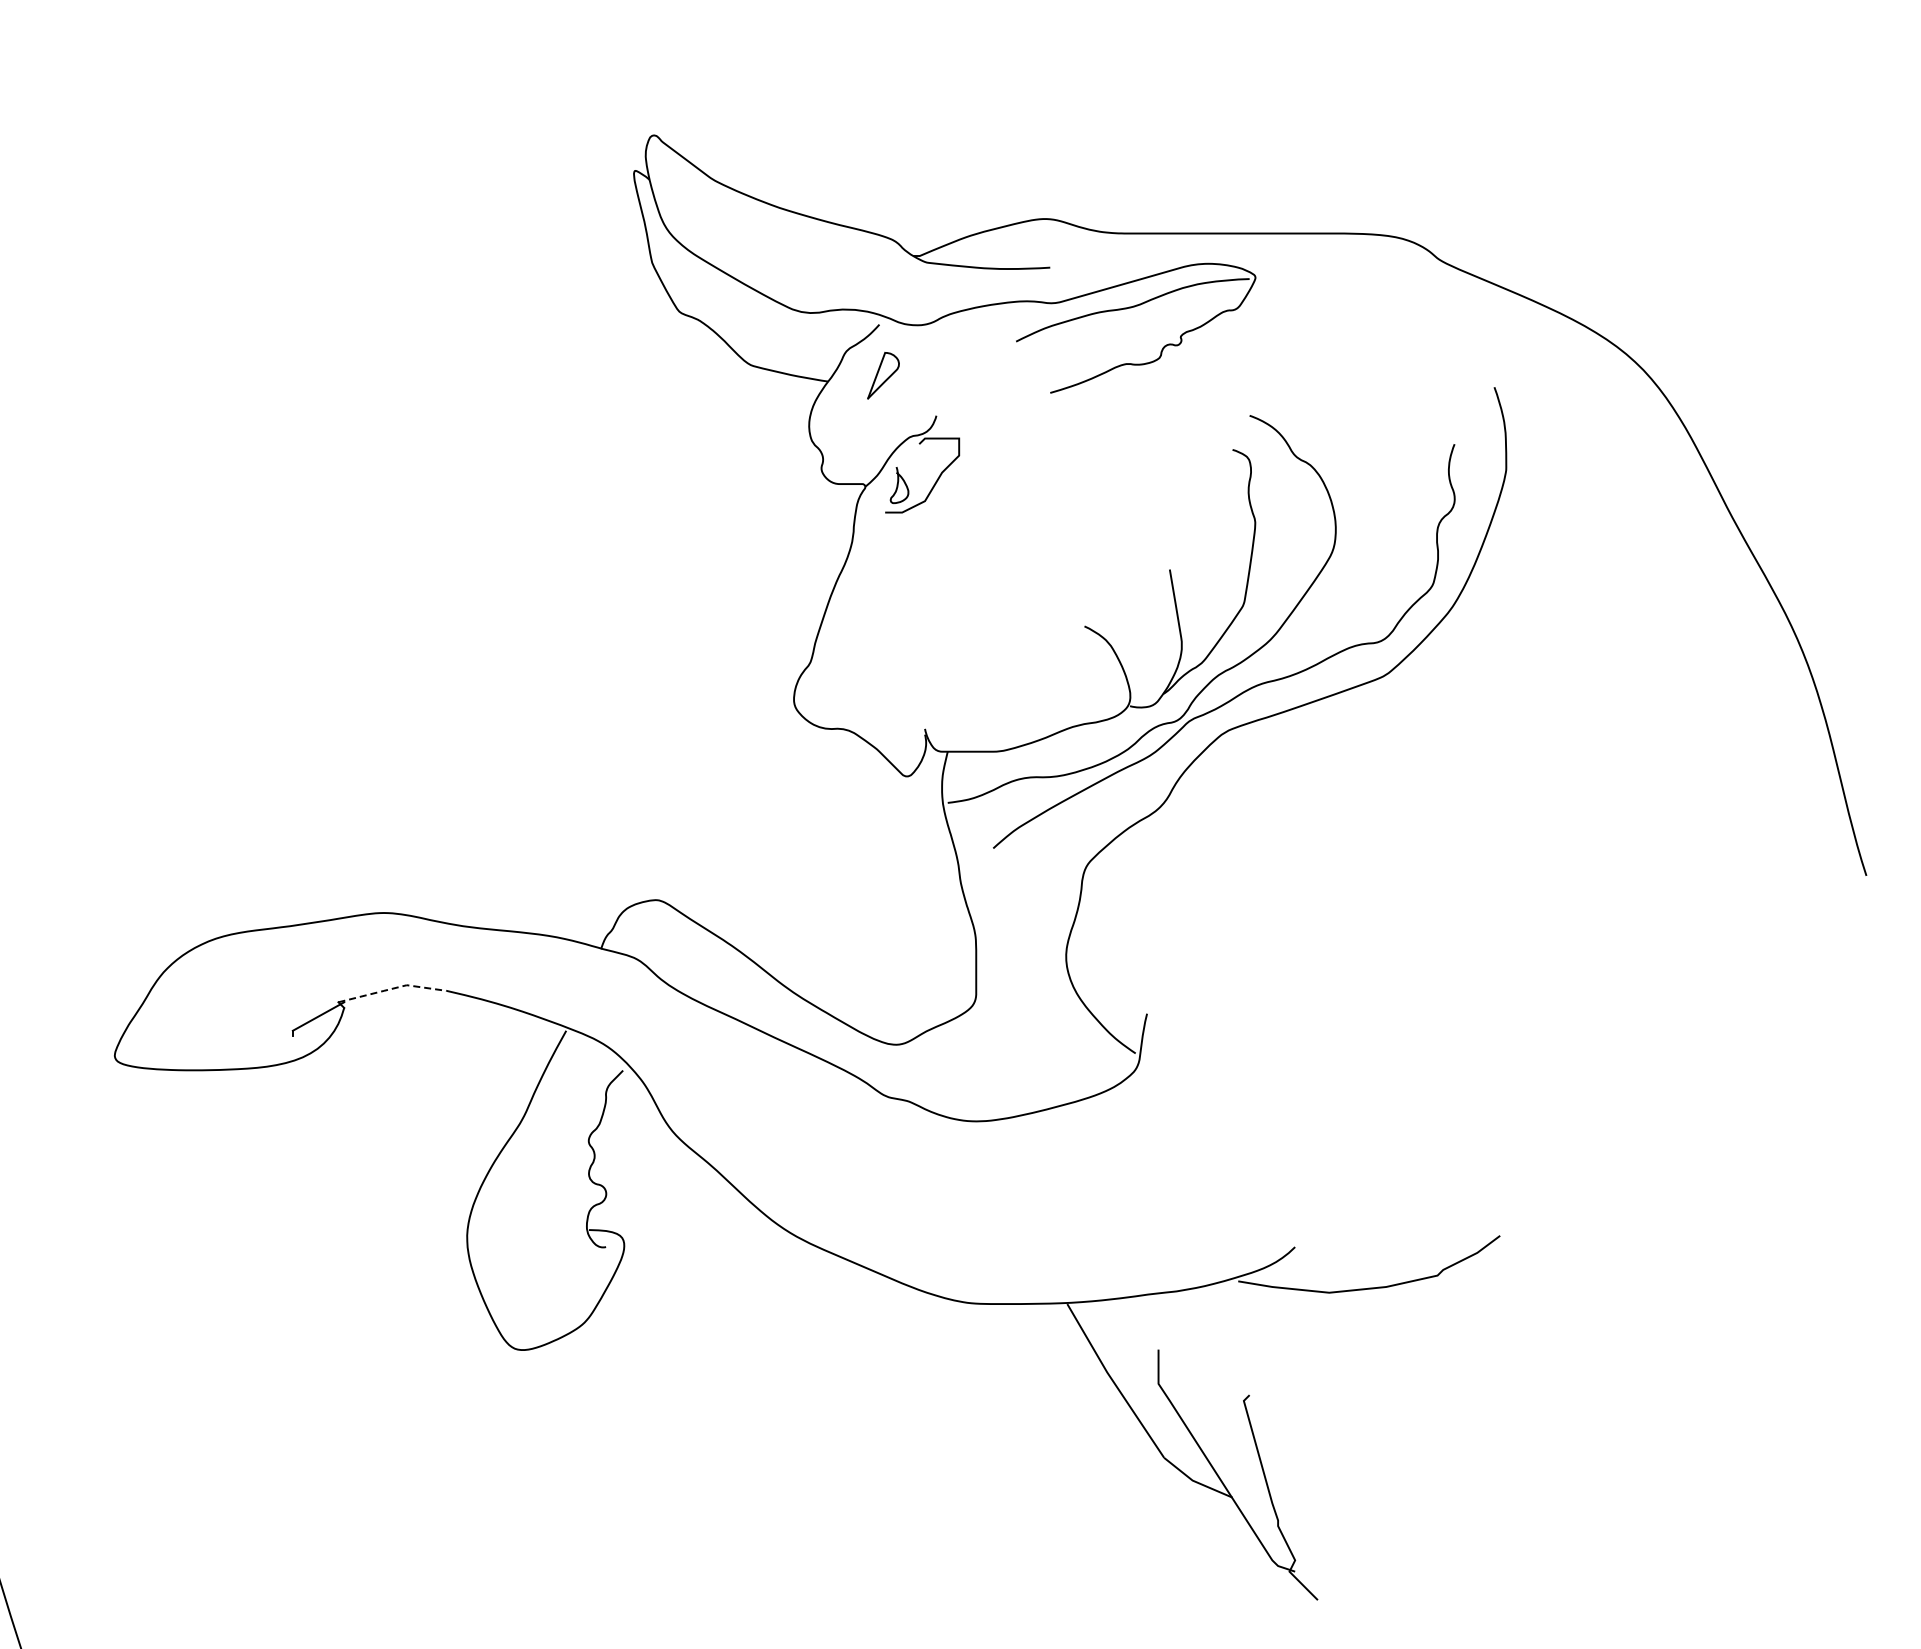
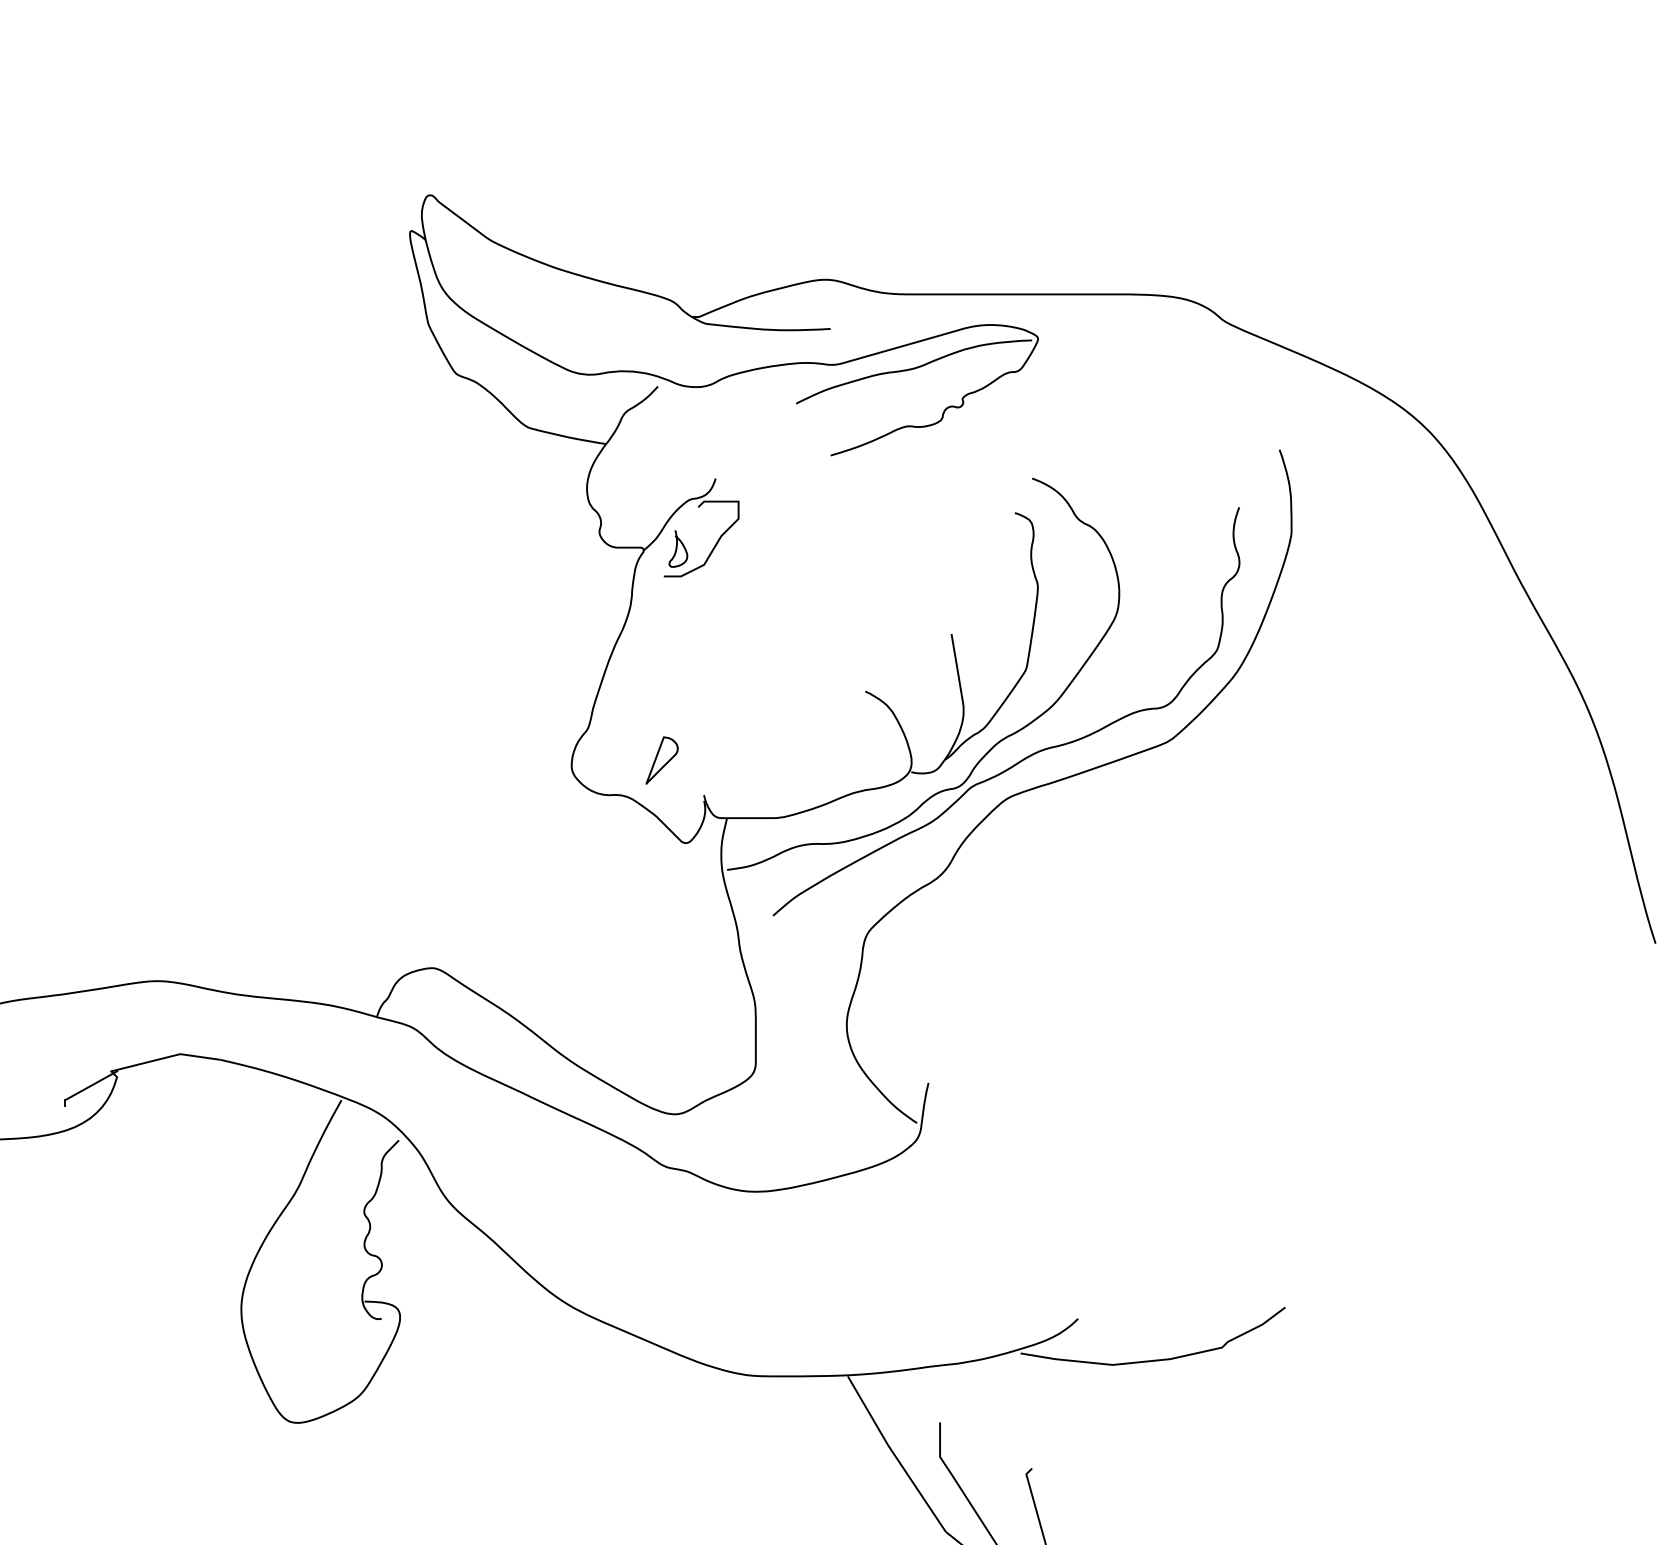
part: (883, 375) -> (662, 760), moved
line: (392, 988) -> (165, 1057), dashed -> solid

